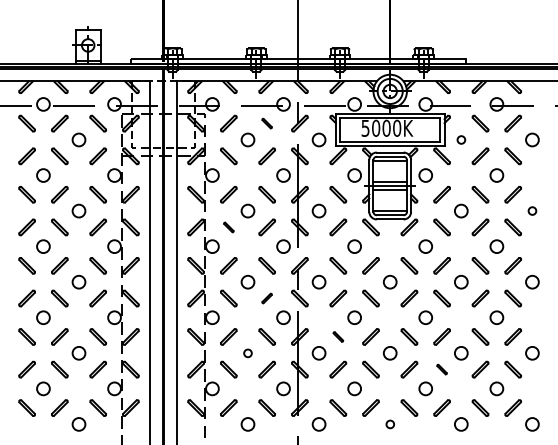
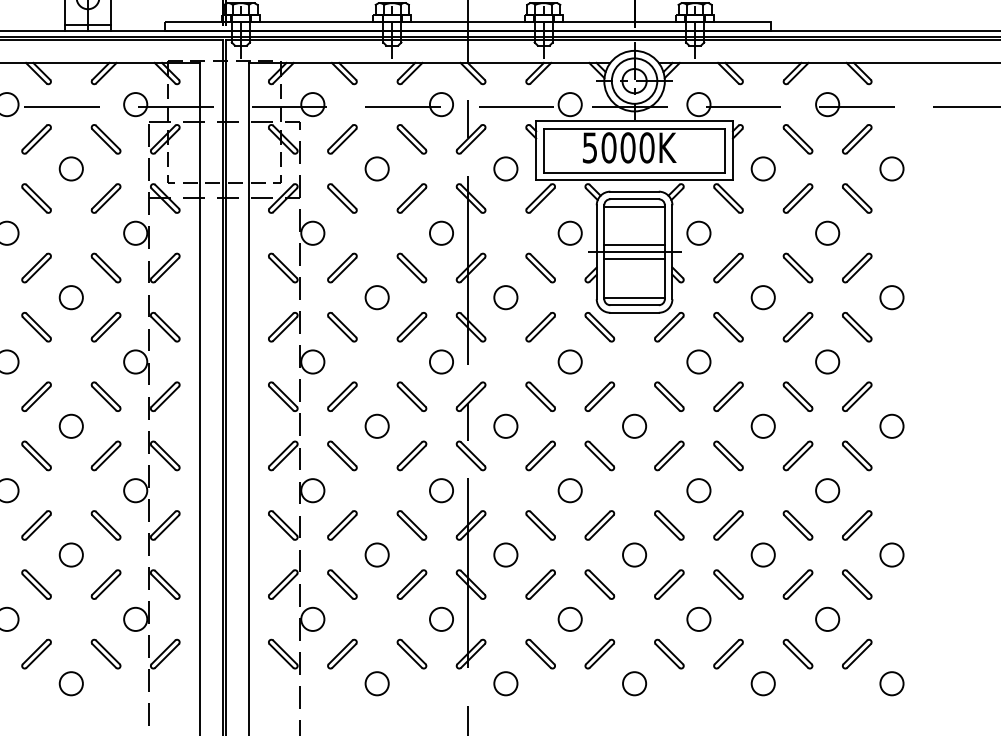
part: (266, 123) -> (410, 139), size x1.67
circle: (461, 139) -> (763, 168), size x1.67
circle: (532, 210) -> (892, 296), size x1.67
part: (228, 227) -> (341, 327), size x1.67
part: (266, 298) -> (410, 455), size x1.67
part: (338, 336) -> (540, 524), size x1.67
circle: (247, 353) -> (376, 555), size x1.67
part: (441, 369) -> (727, 584), size x1.67
circle: (390, 424) -> (635, 683), size x1.67

